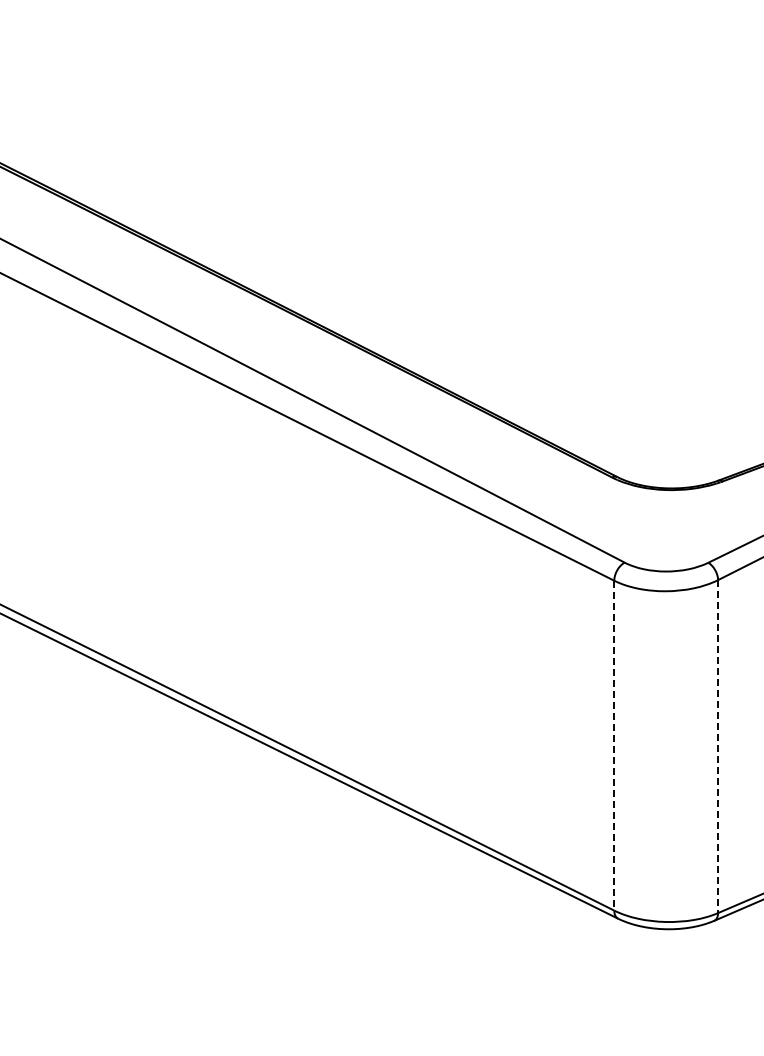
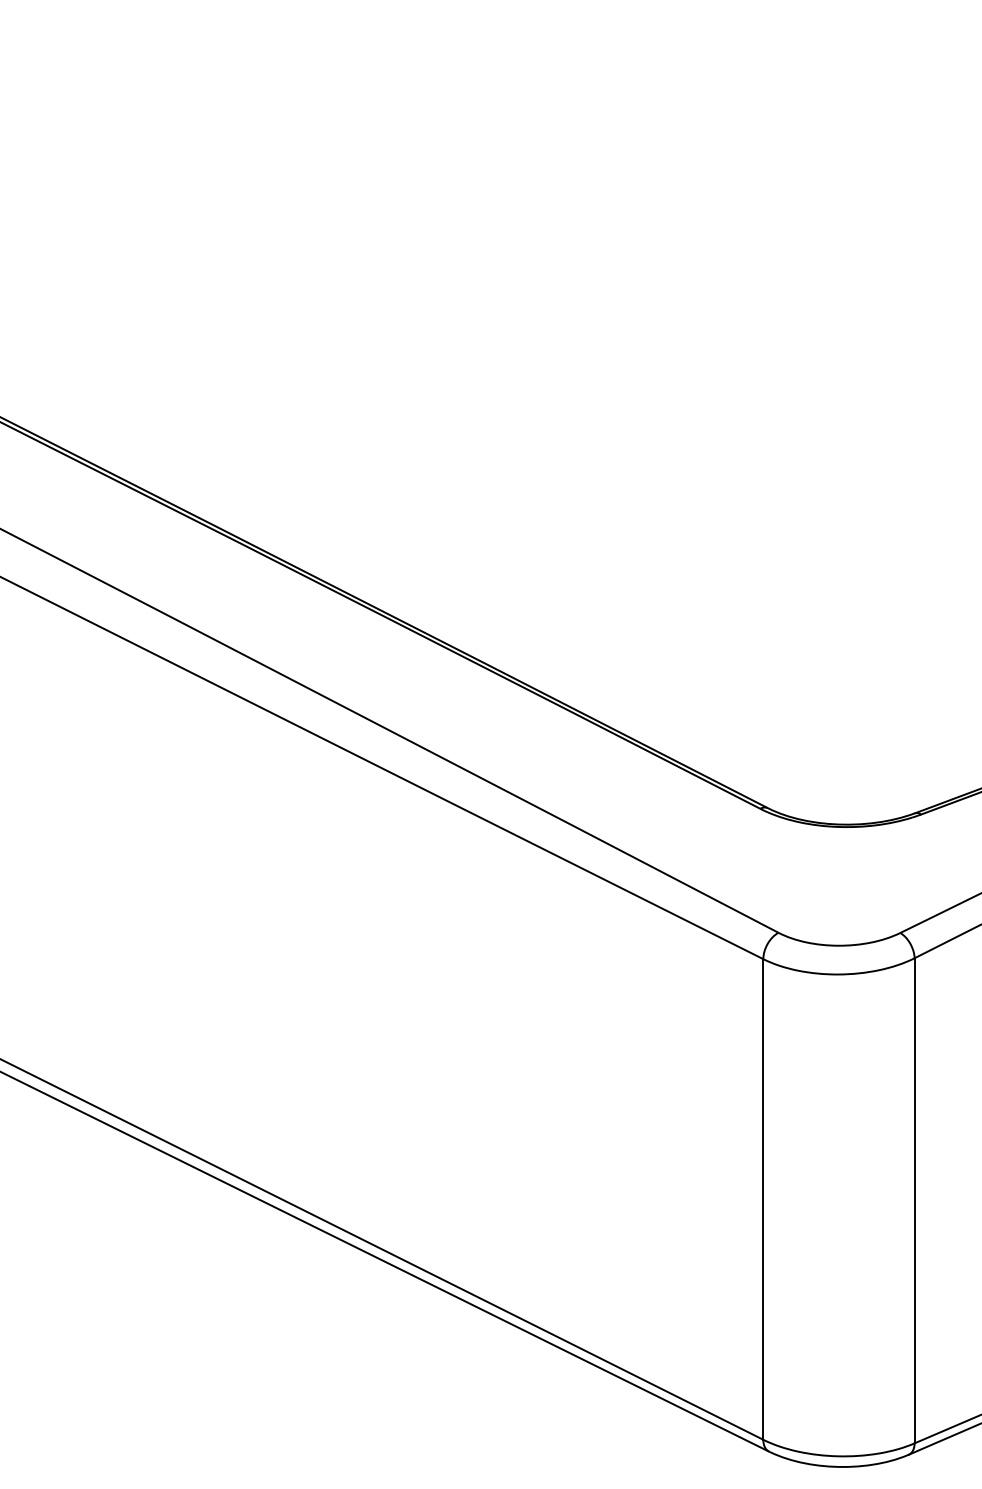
line: (614, 745) -> (763, 1199), dashed -> solid
line: (718, 747) -> (915, 1202), dashed -> solid

